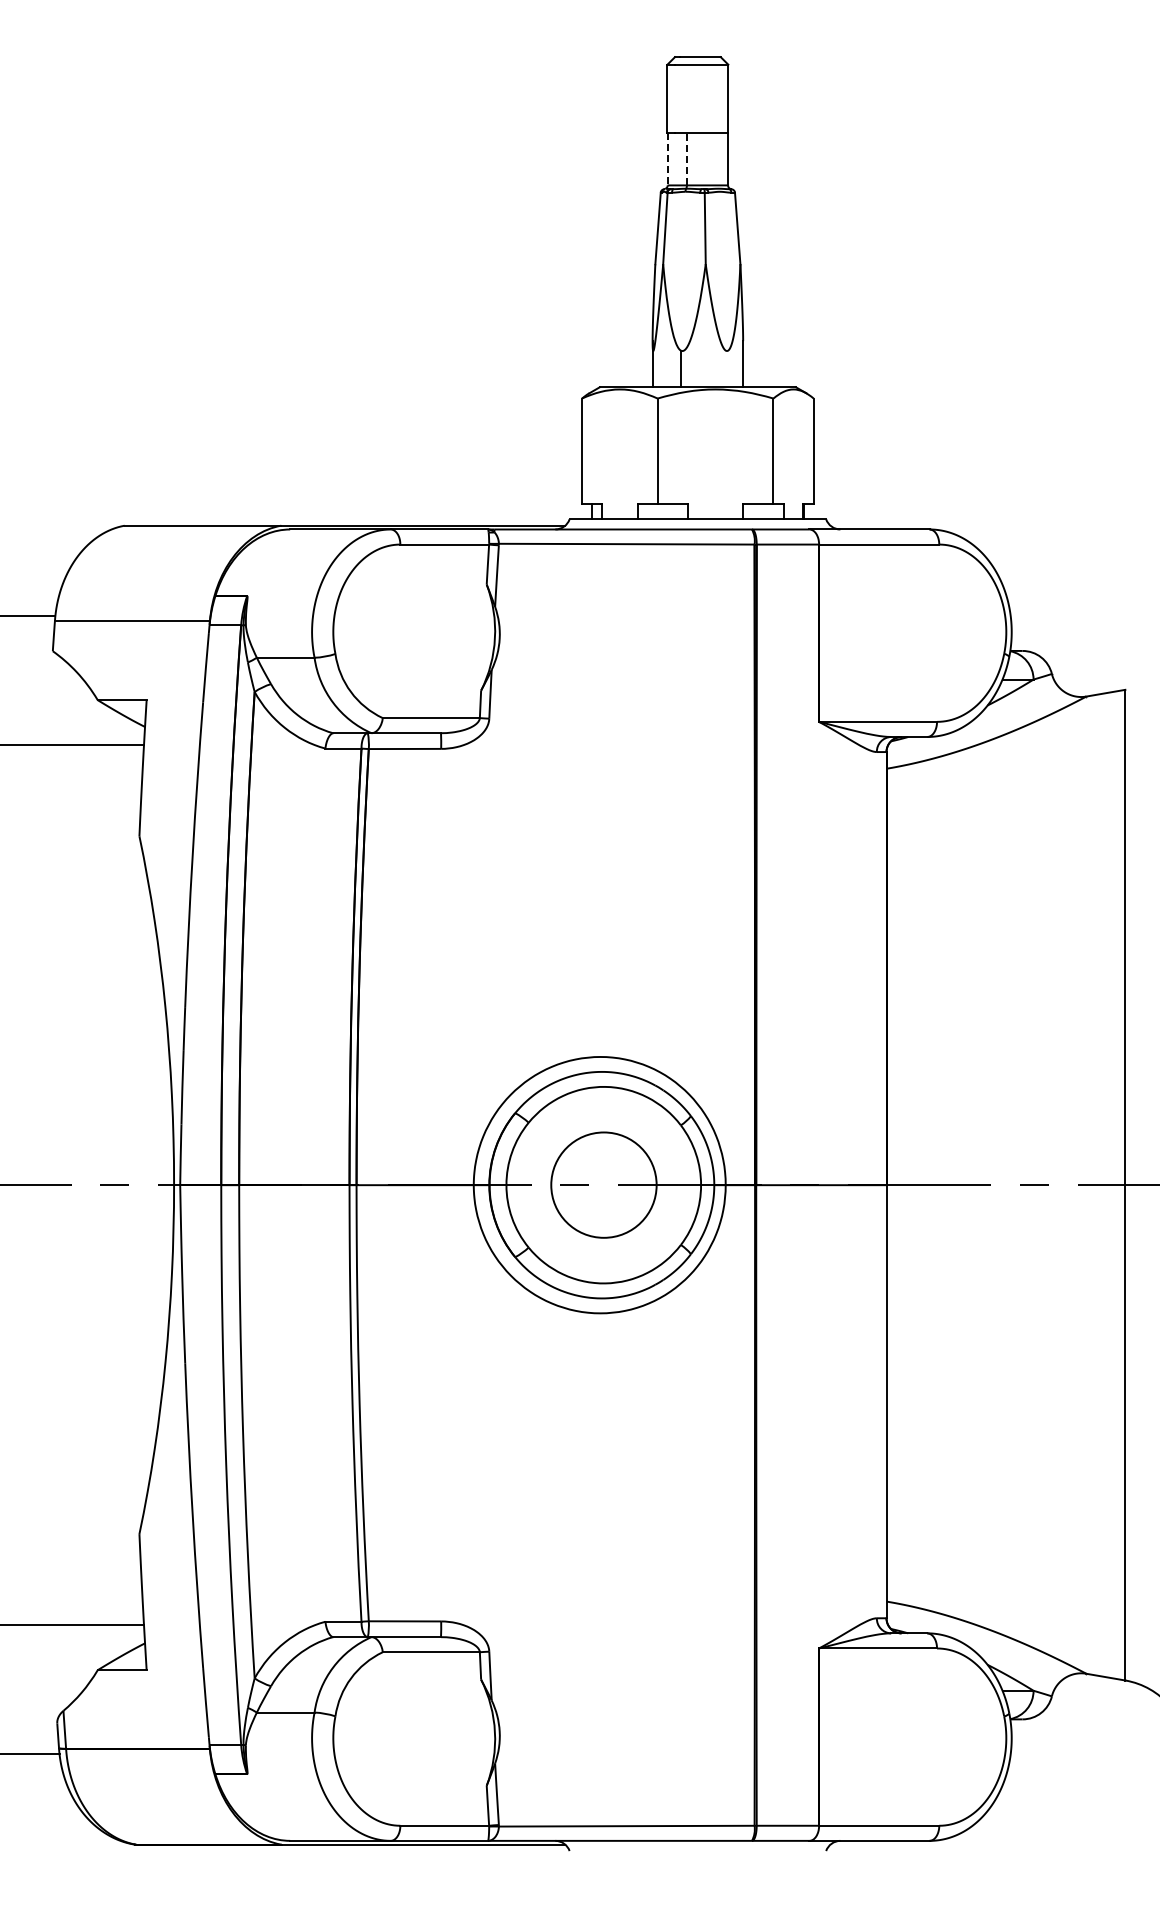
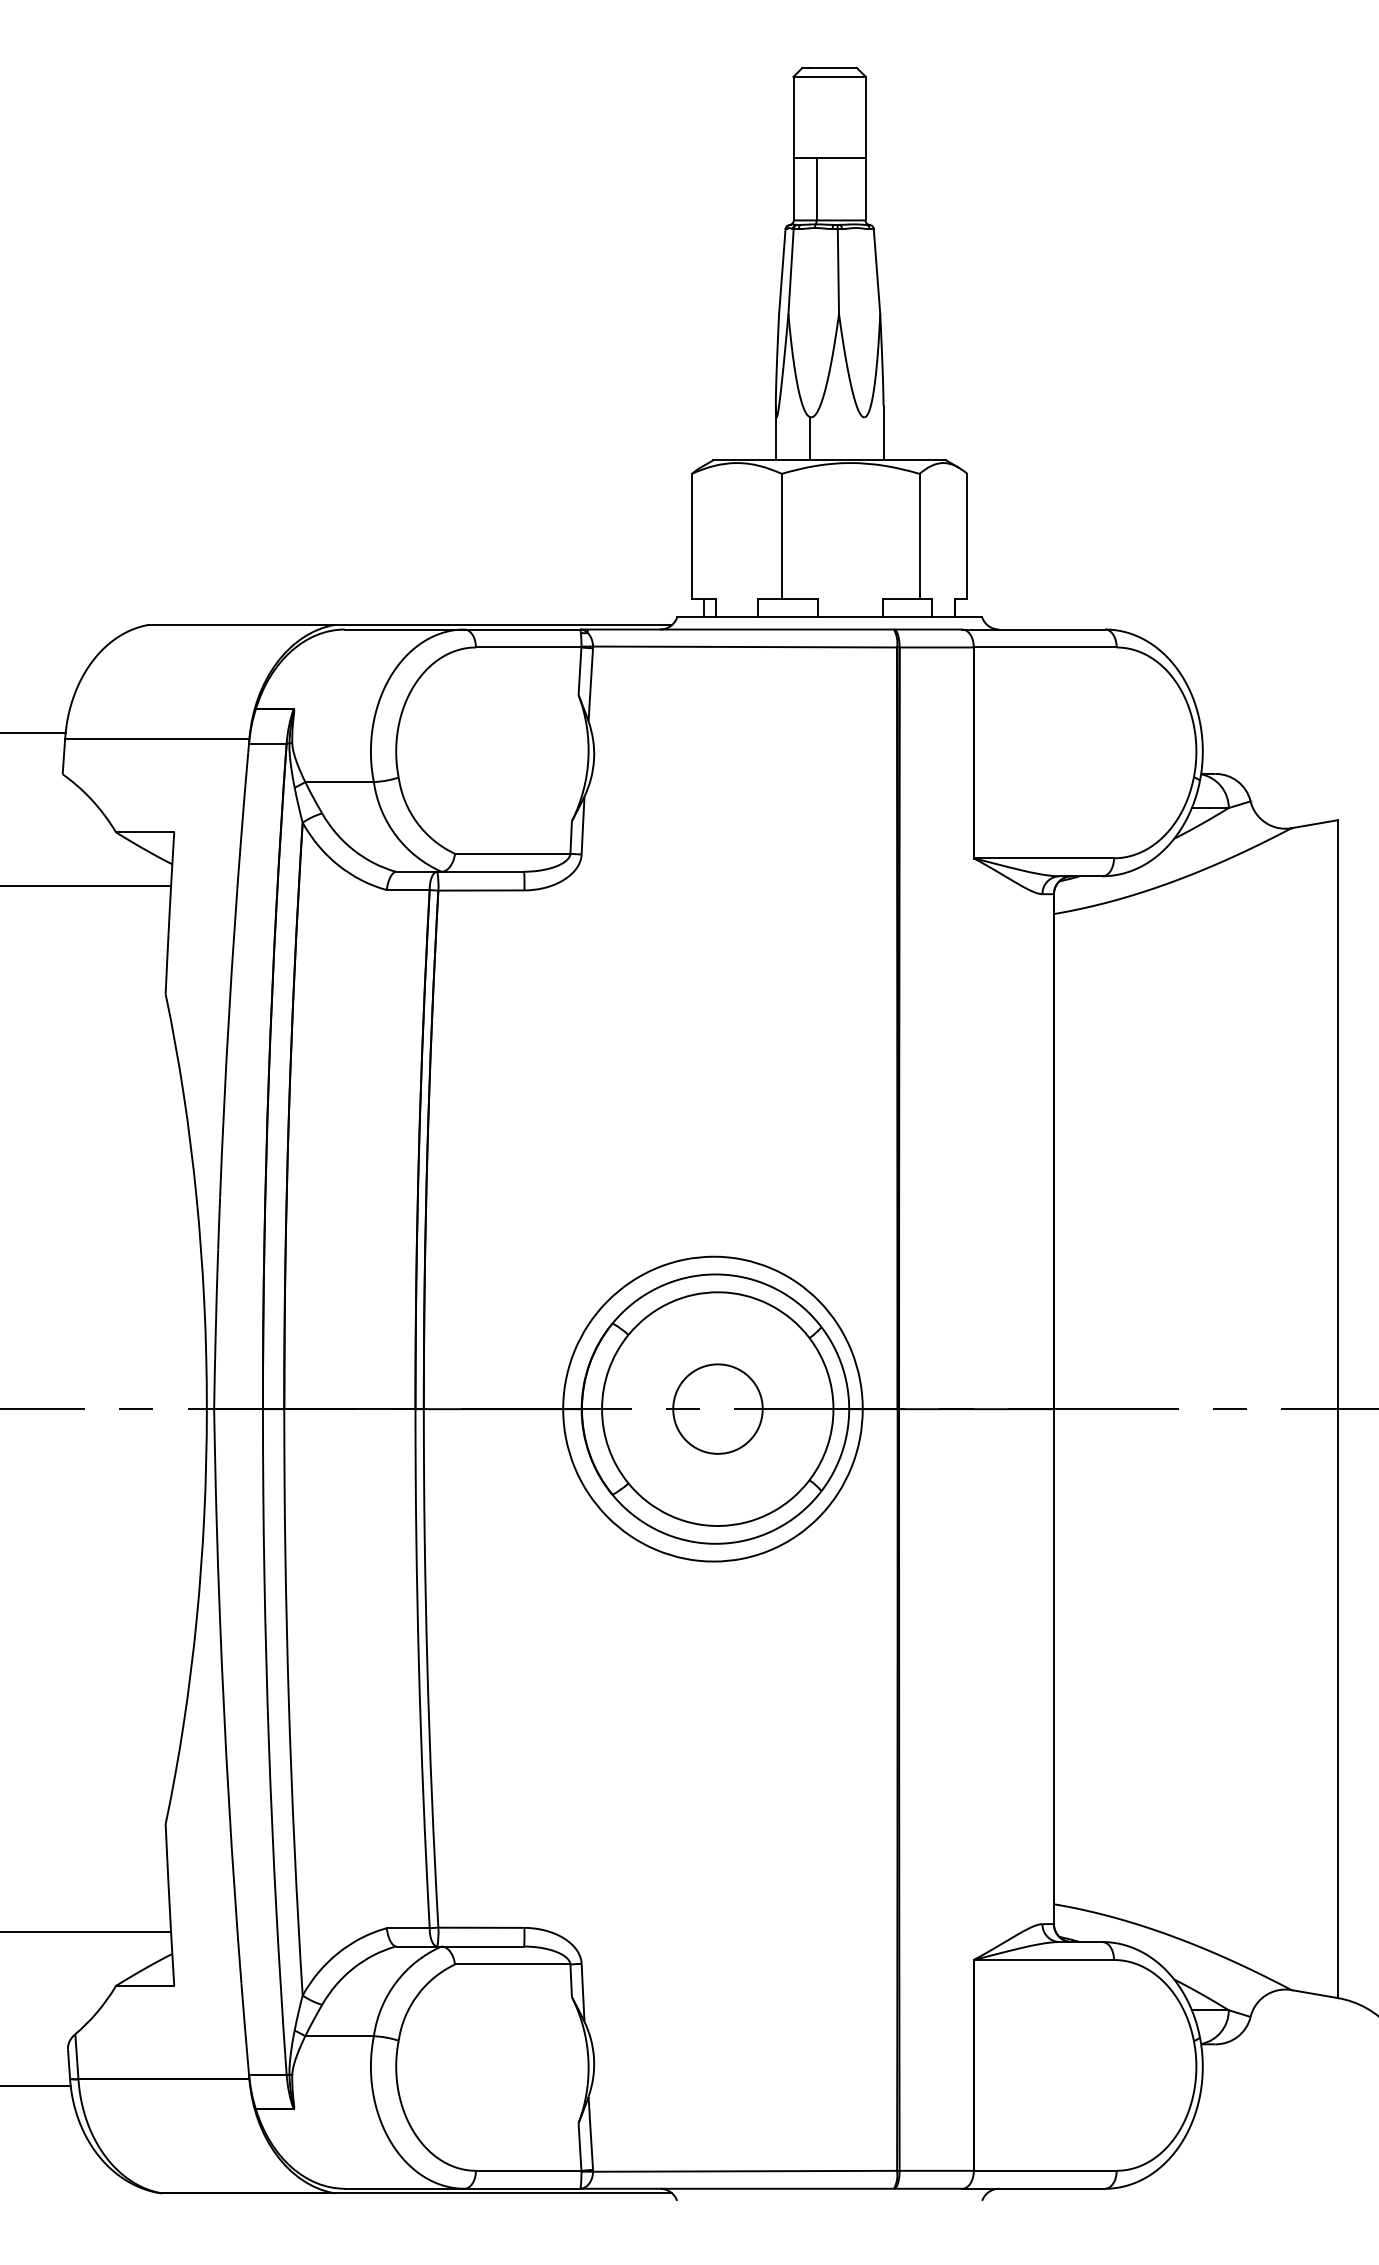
line: (686, 158) -> (816, 188), dashed -> solid
line: (667, 159) -> (793, 189), dashed -> solid
circle: (603, 1184) -> (717, 1408), size x0.71

